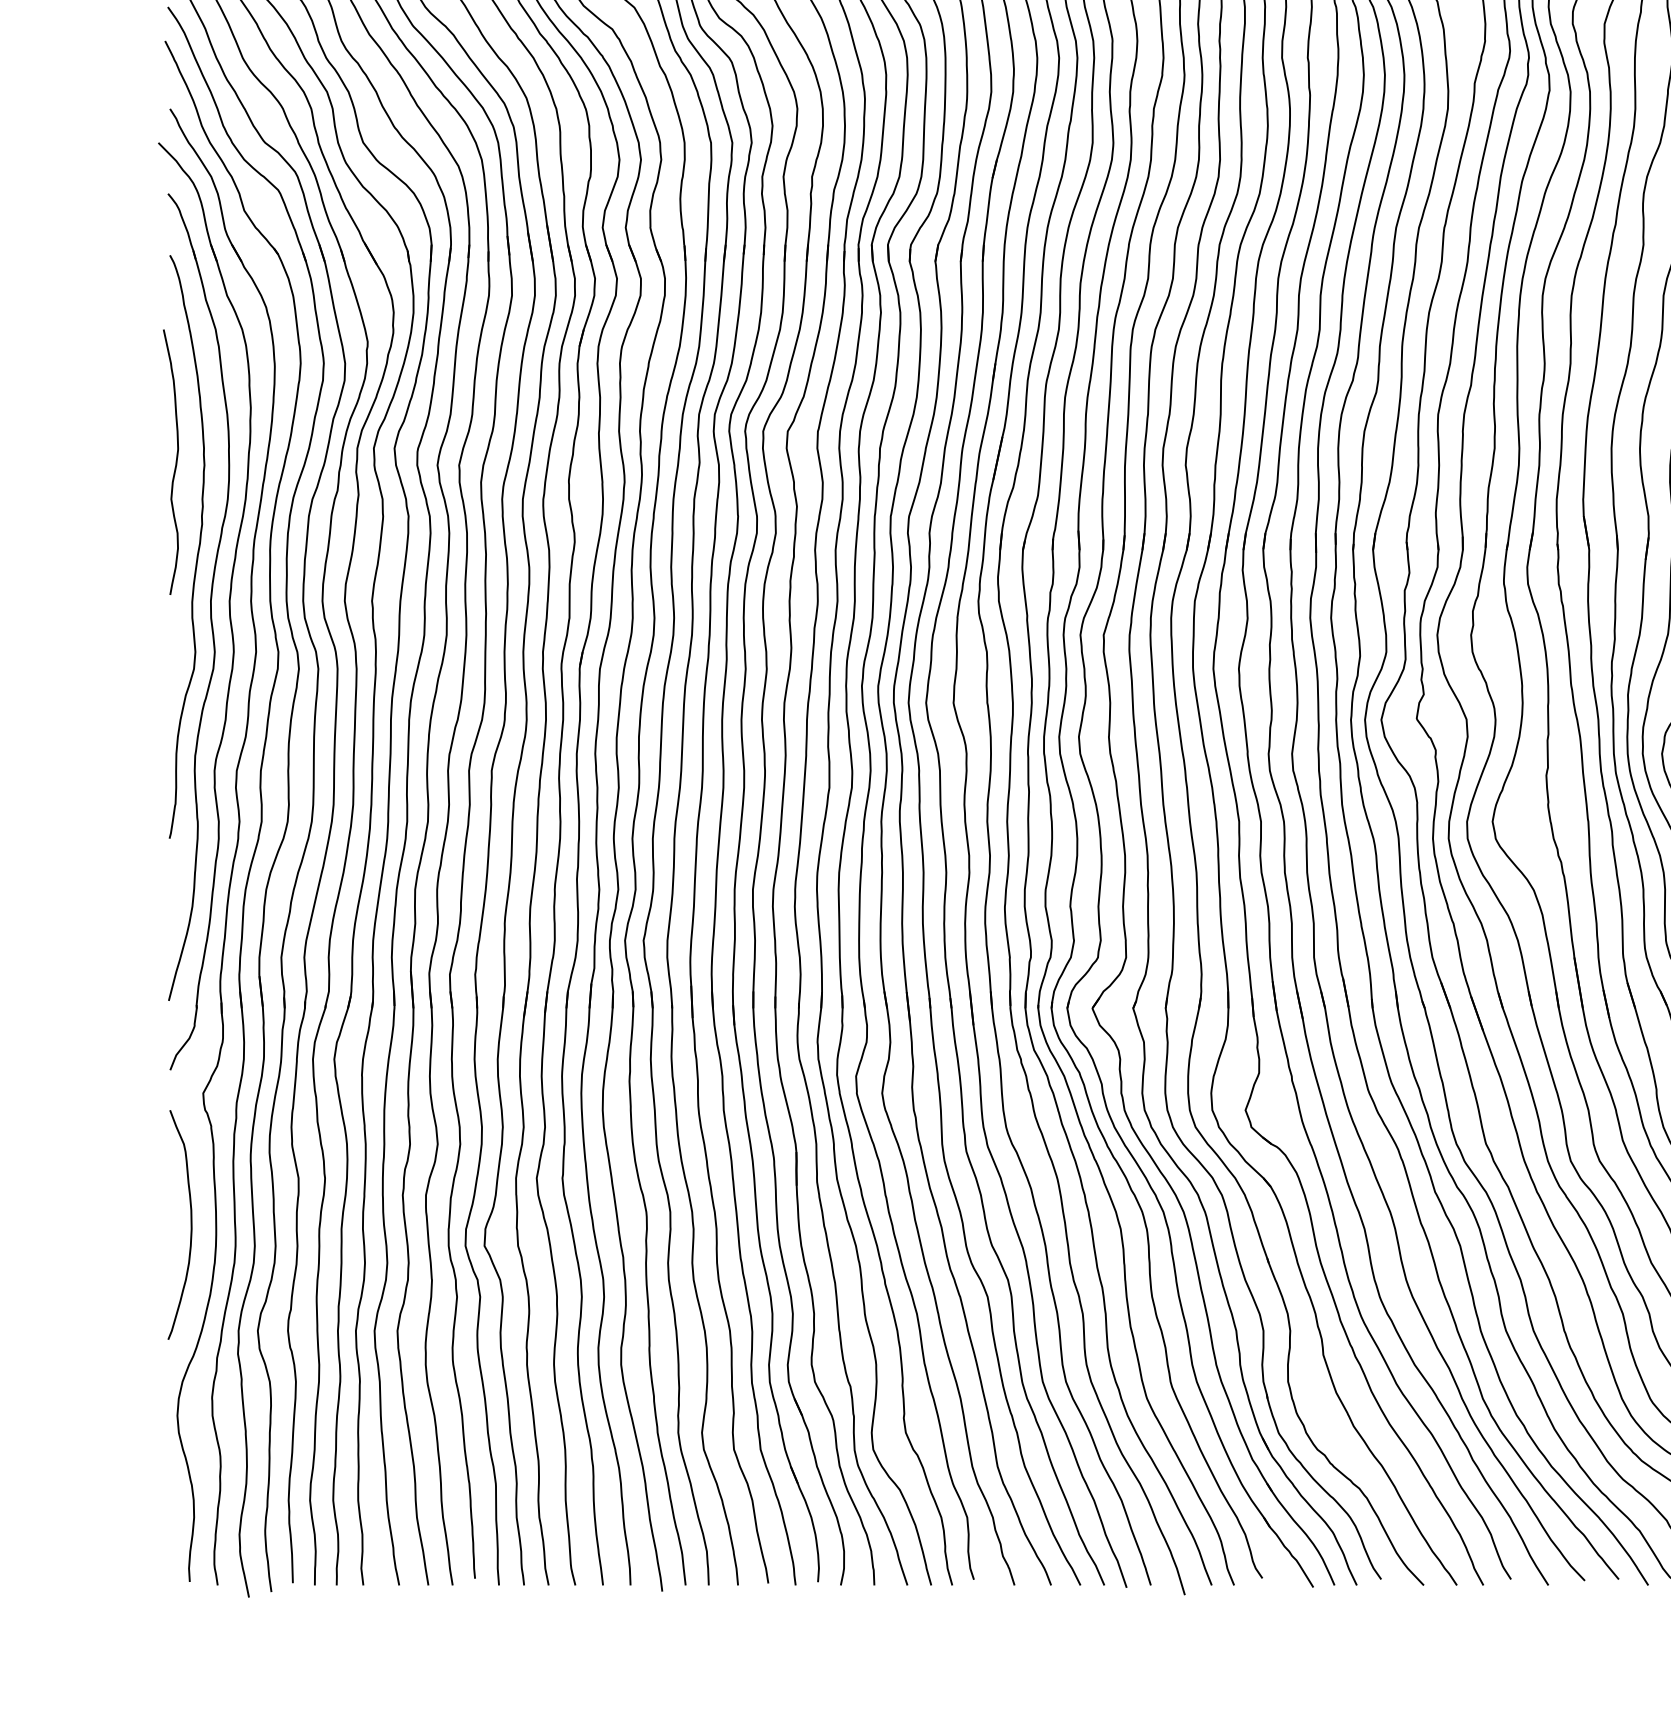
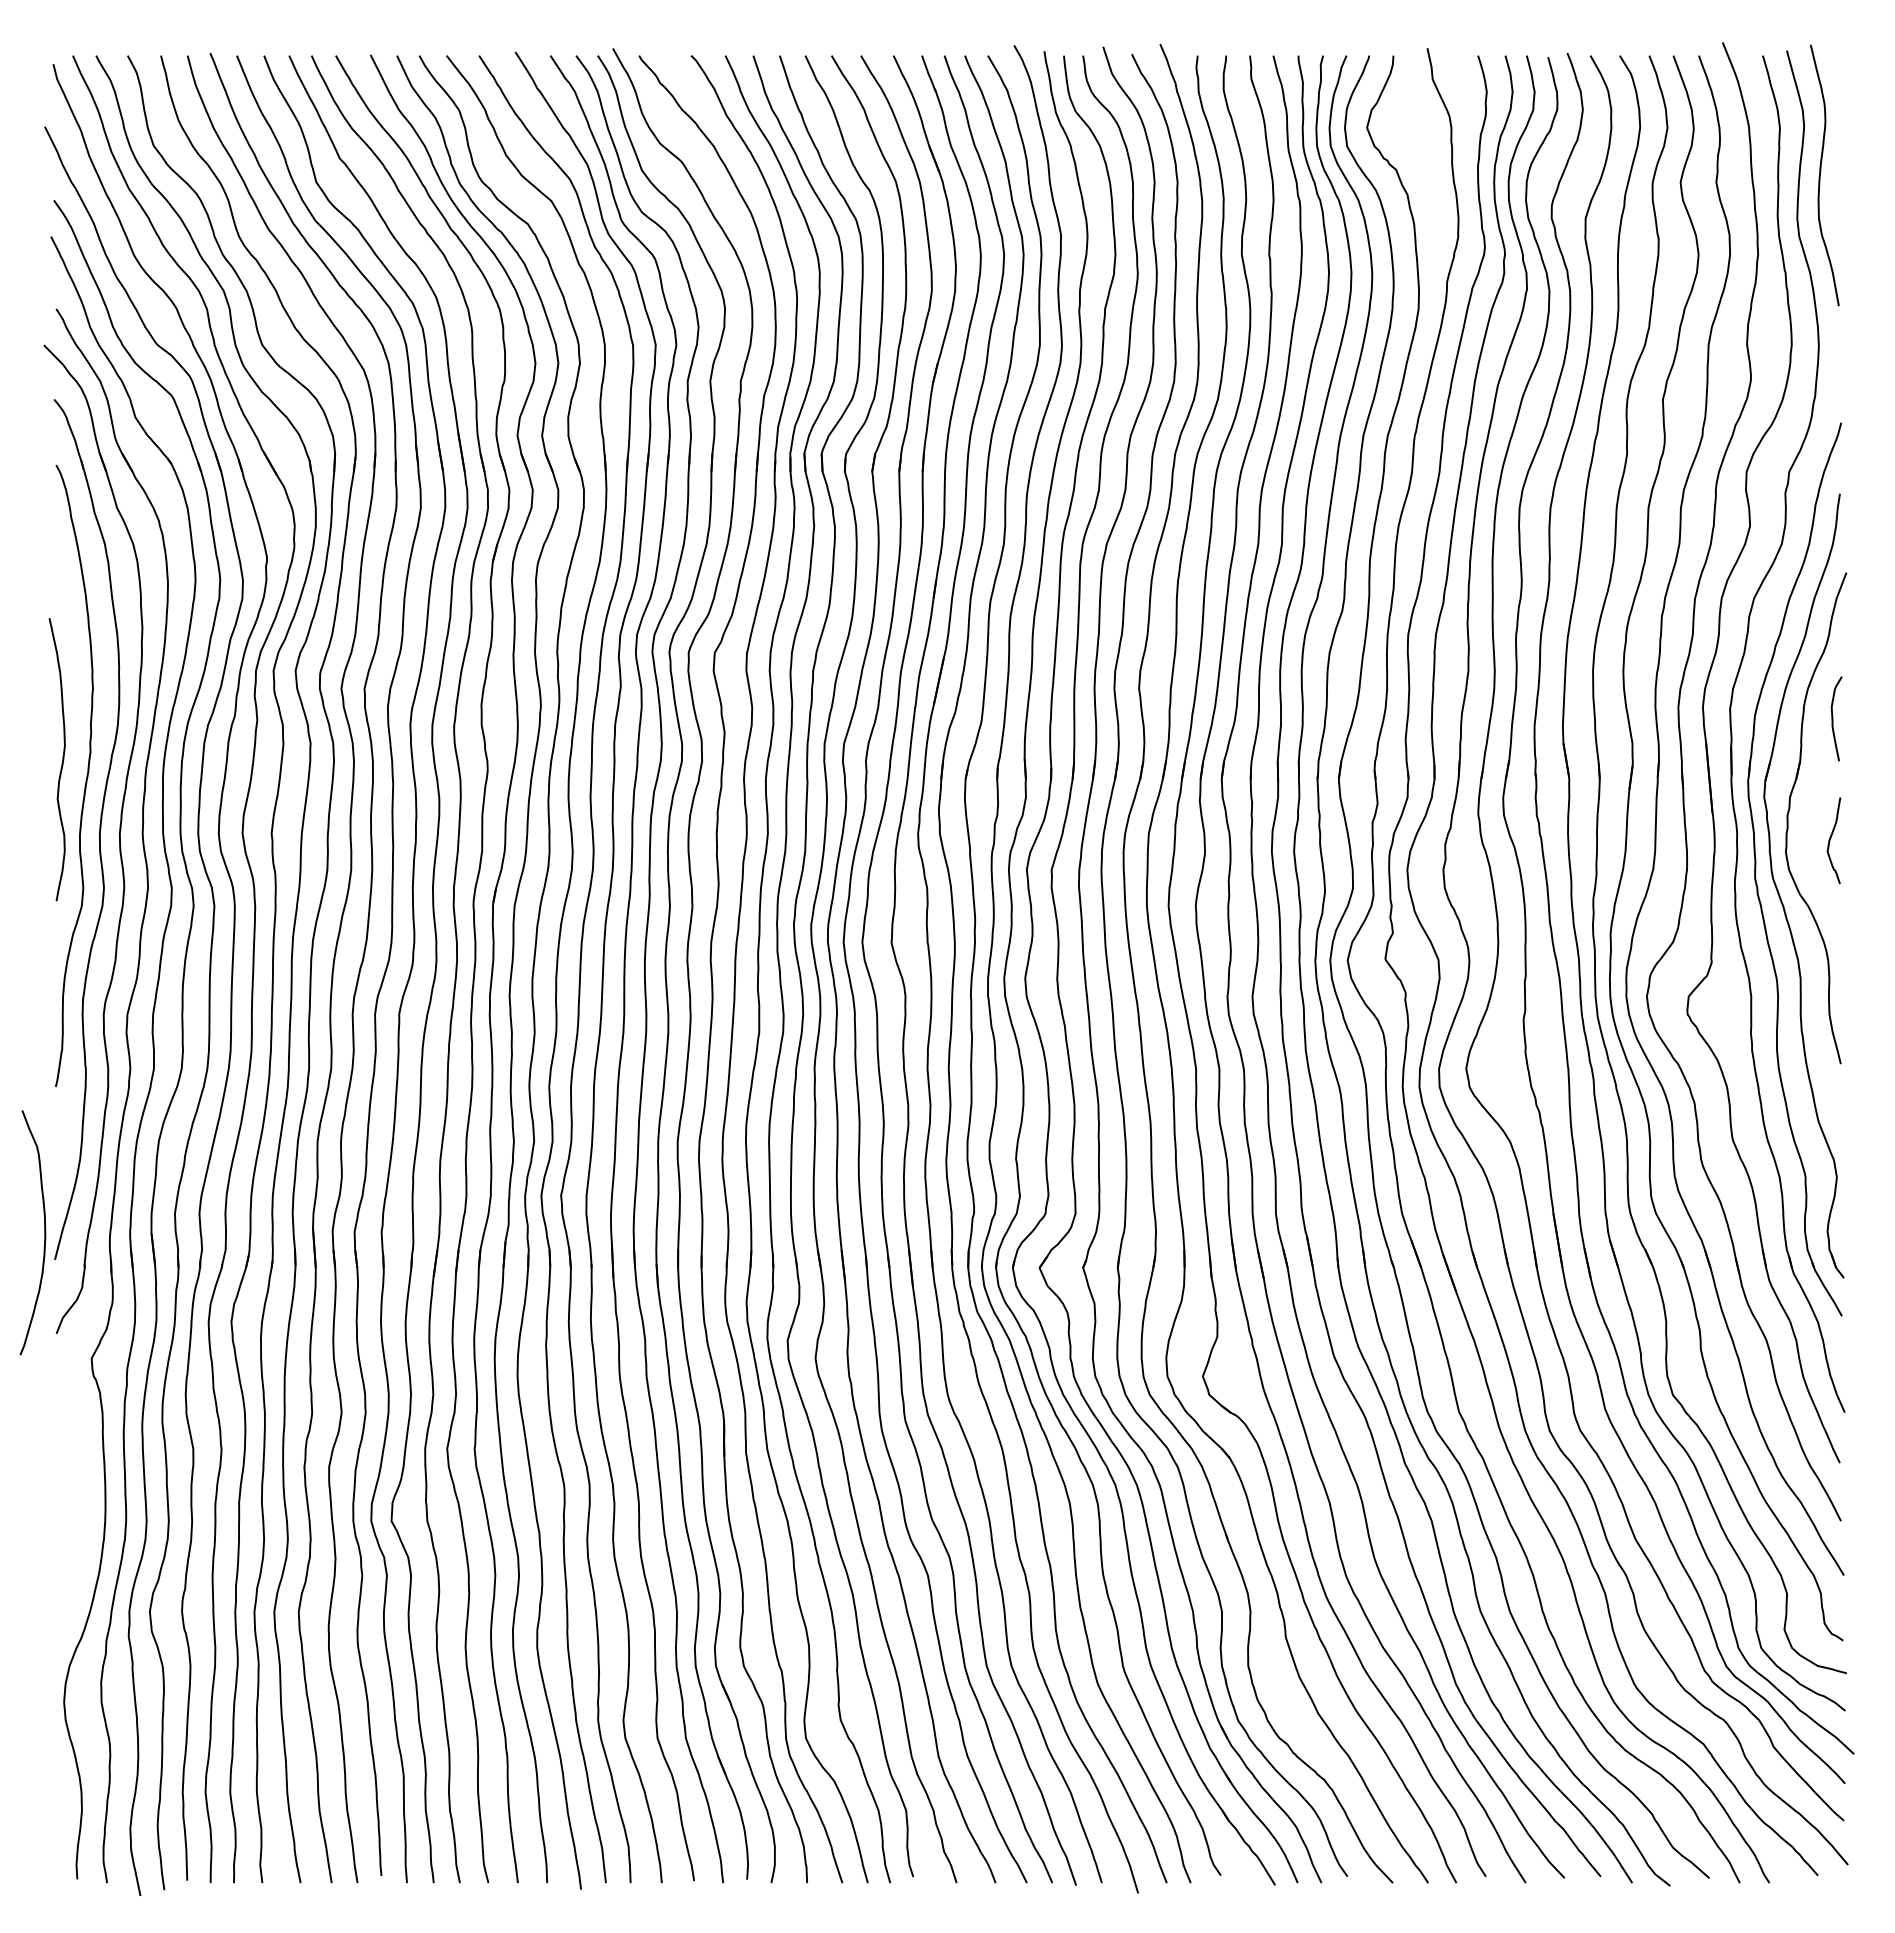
curve: (175, 462) -> (62, 759), moved
curve: (190, 1224) -> (44, 1232), moved

